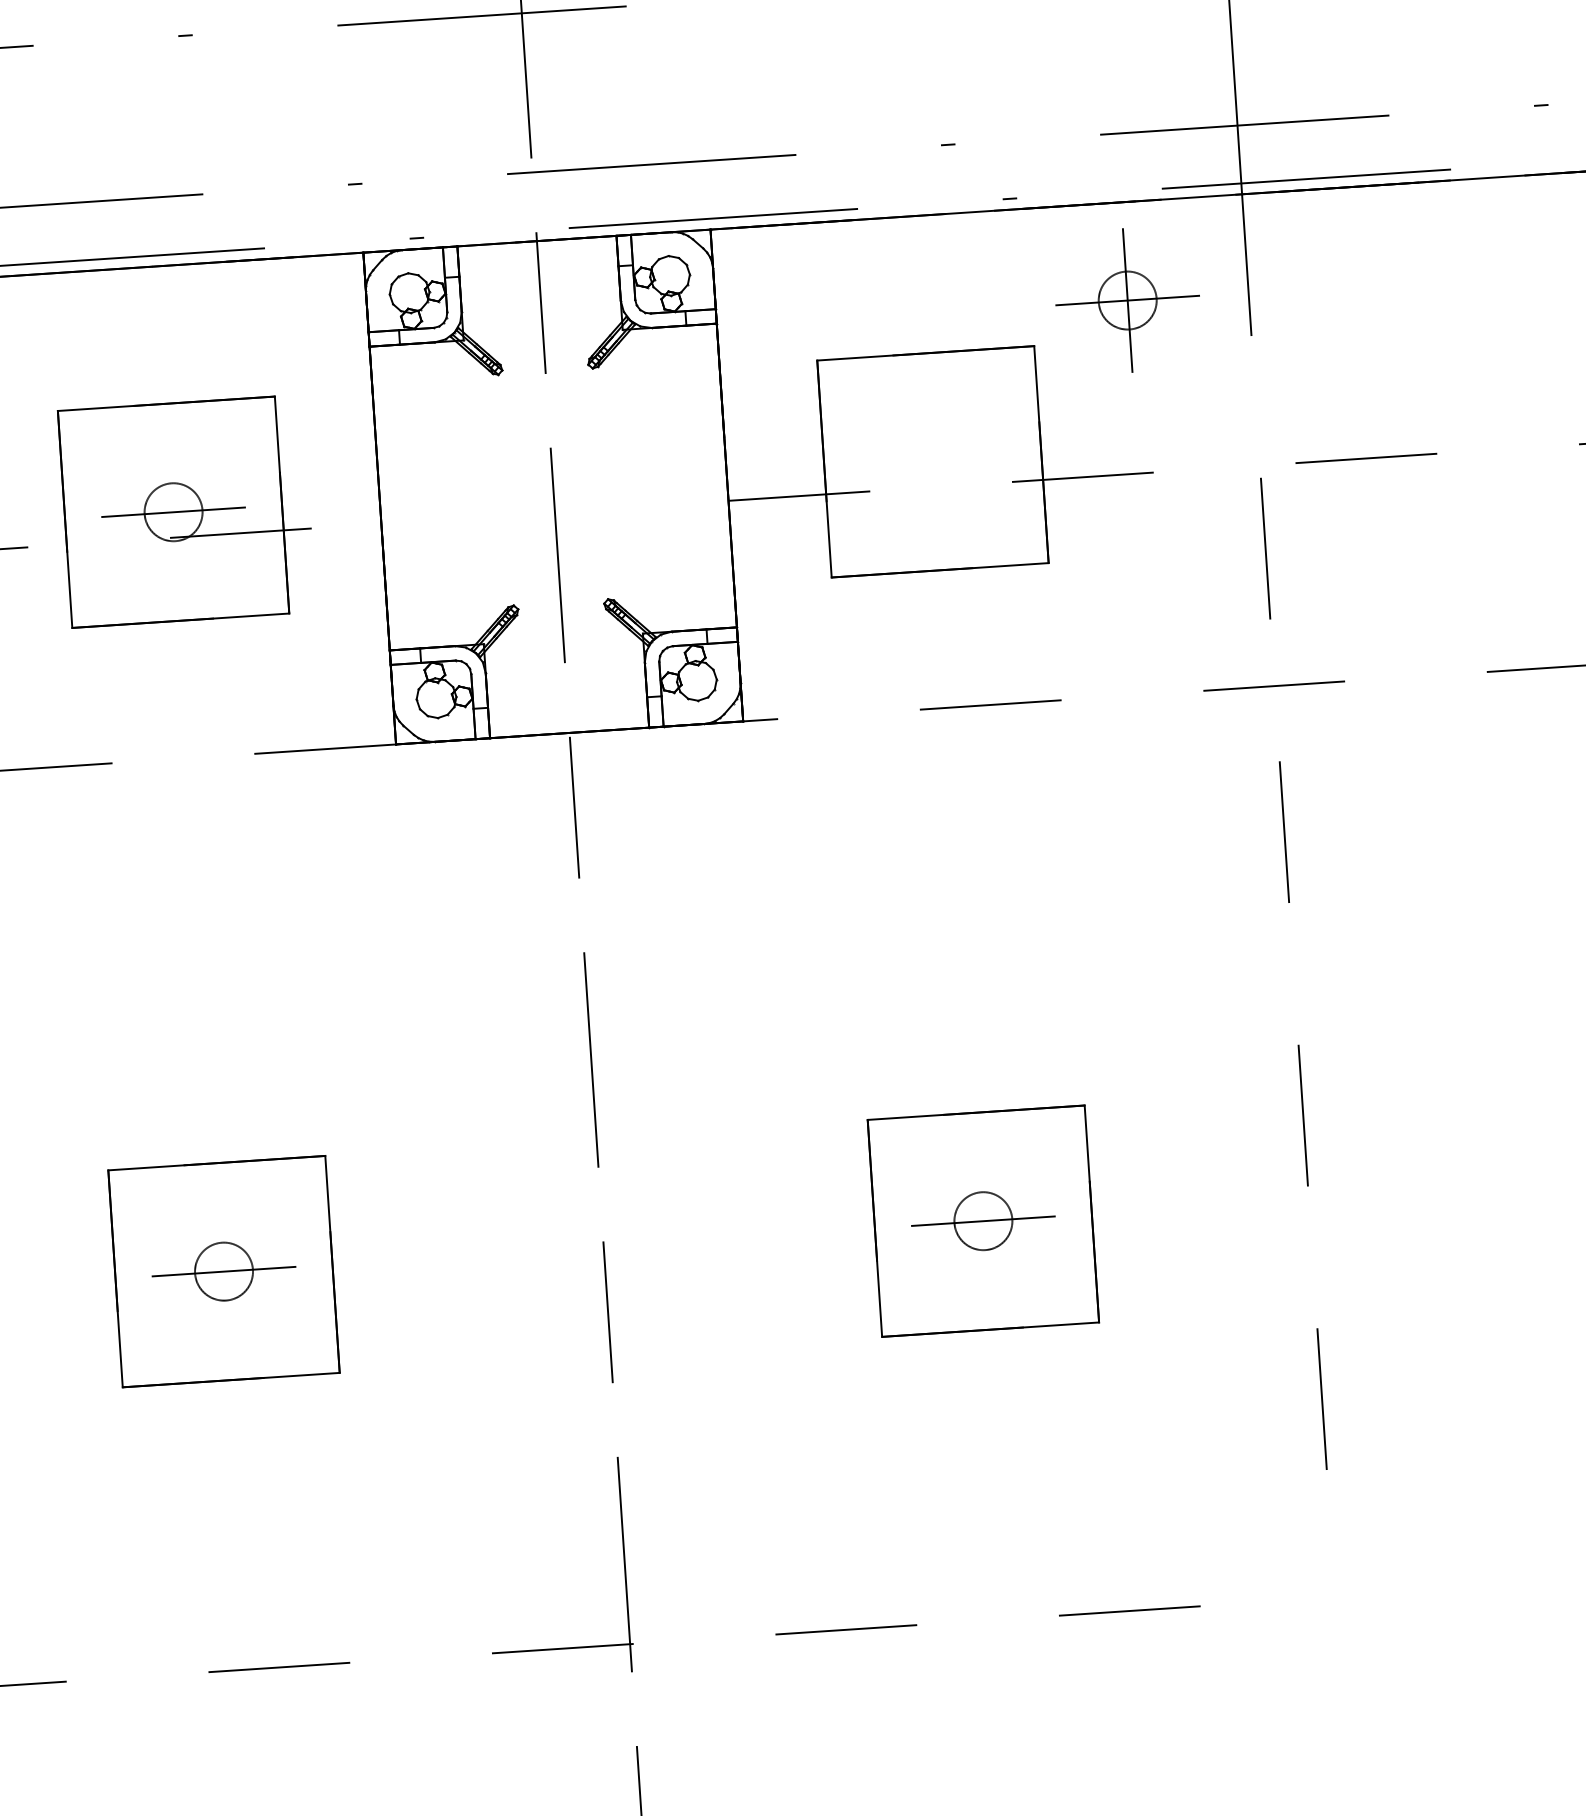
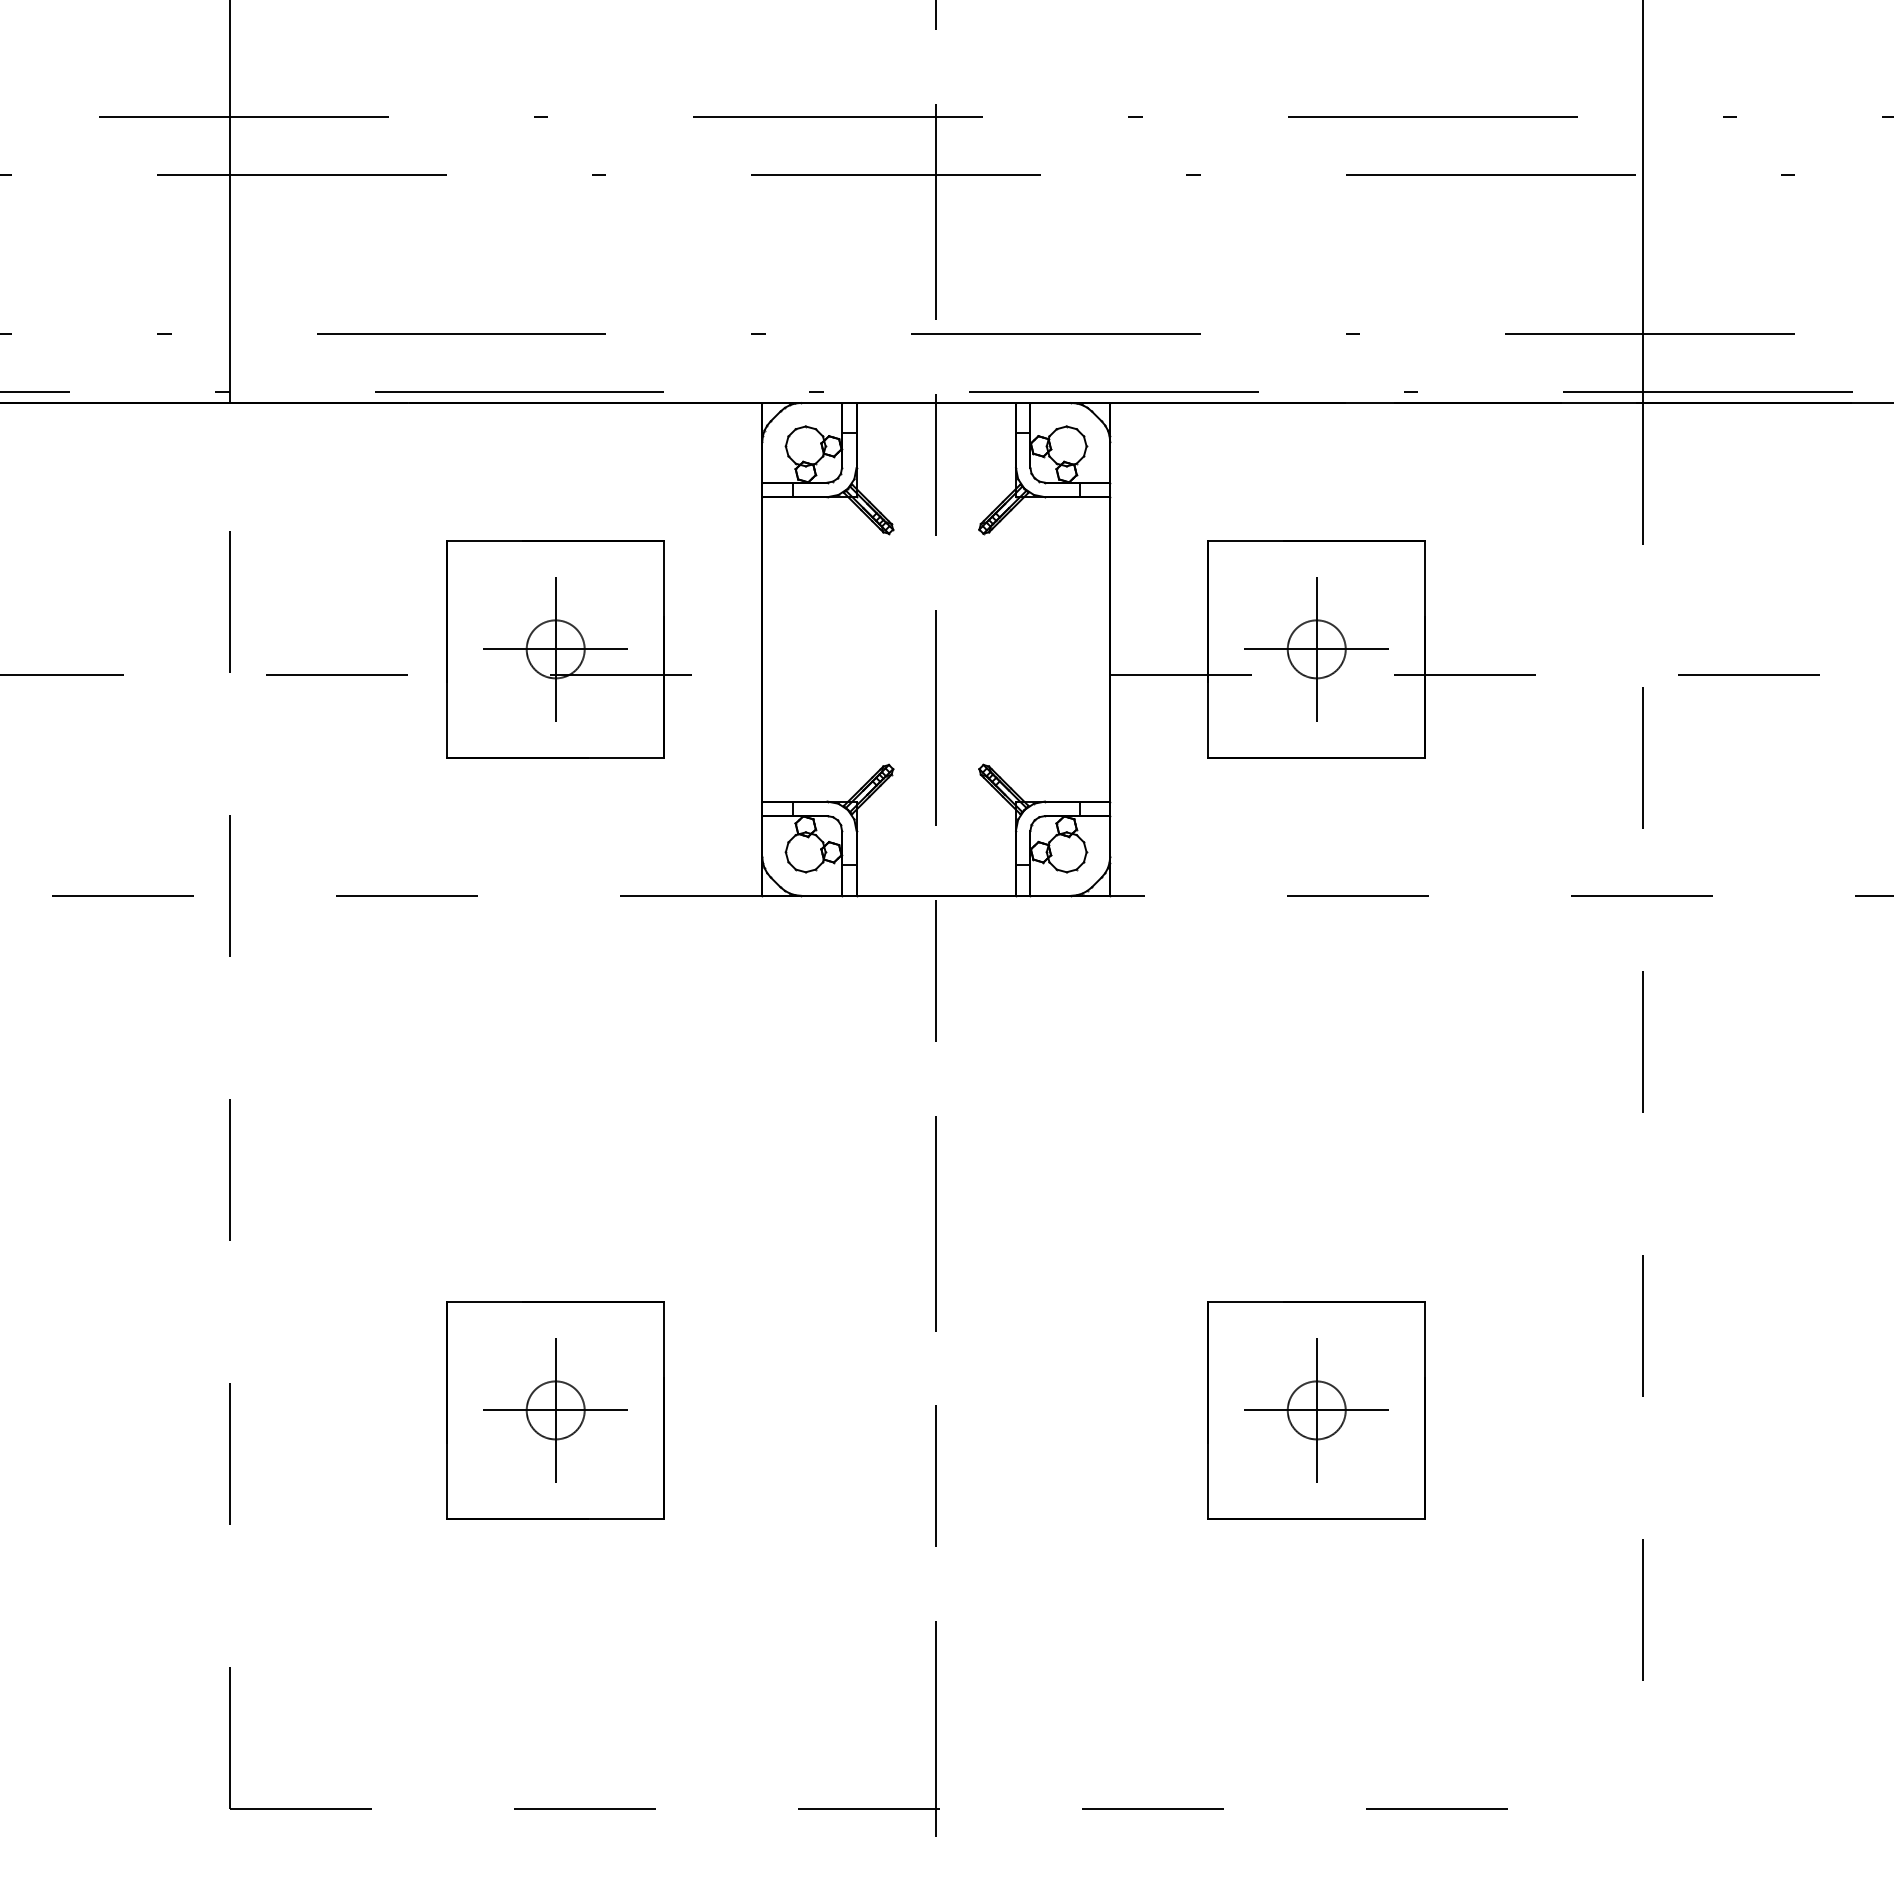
part: (1127, 300) -> (1316, 649), moved
line: (173, 511) -> (555, 648), added
line: (983, 1220) -> (1316, 1409), added
line: (223, 1270) -> (555, 1409), added

